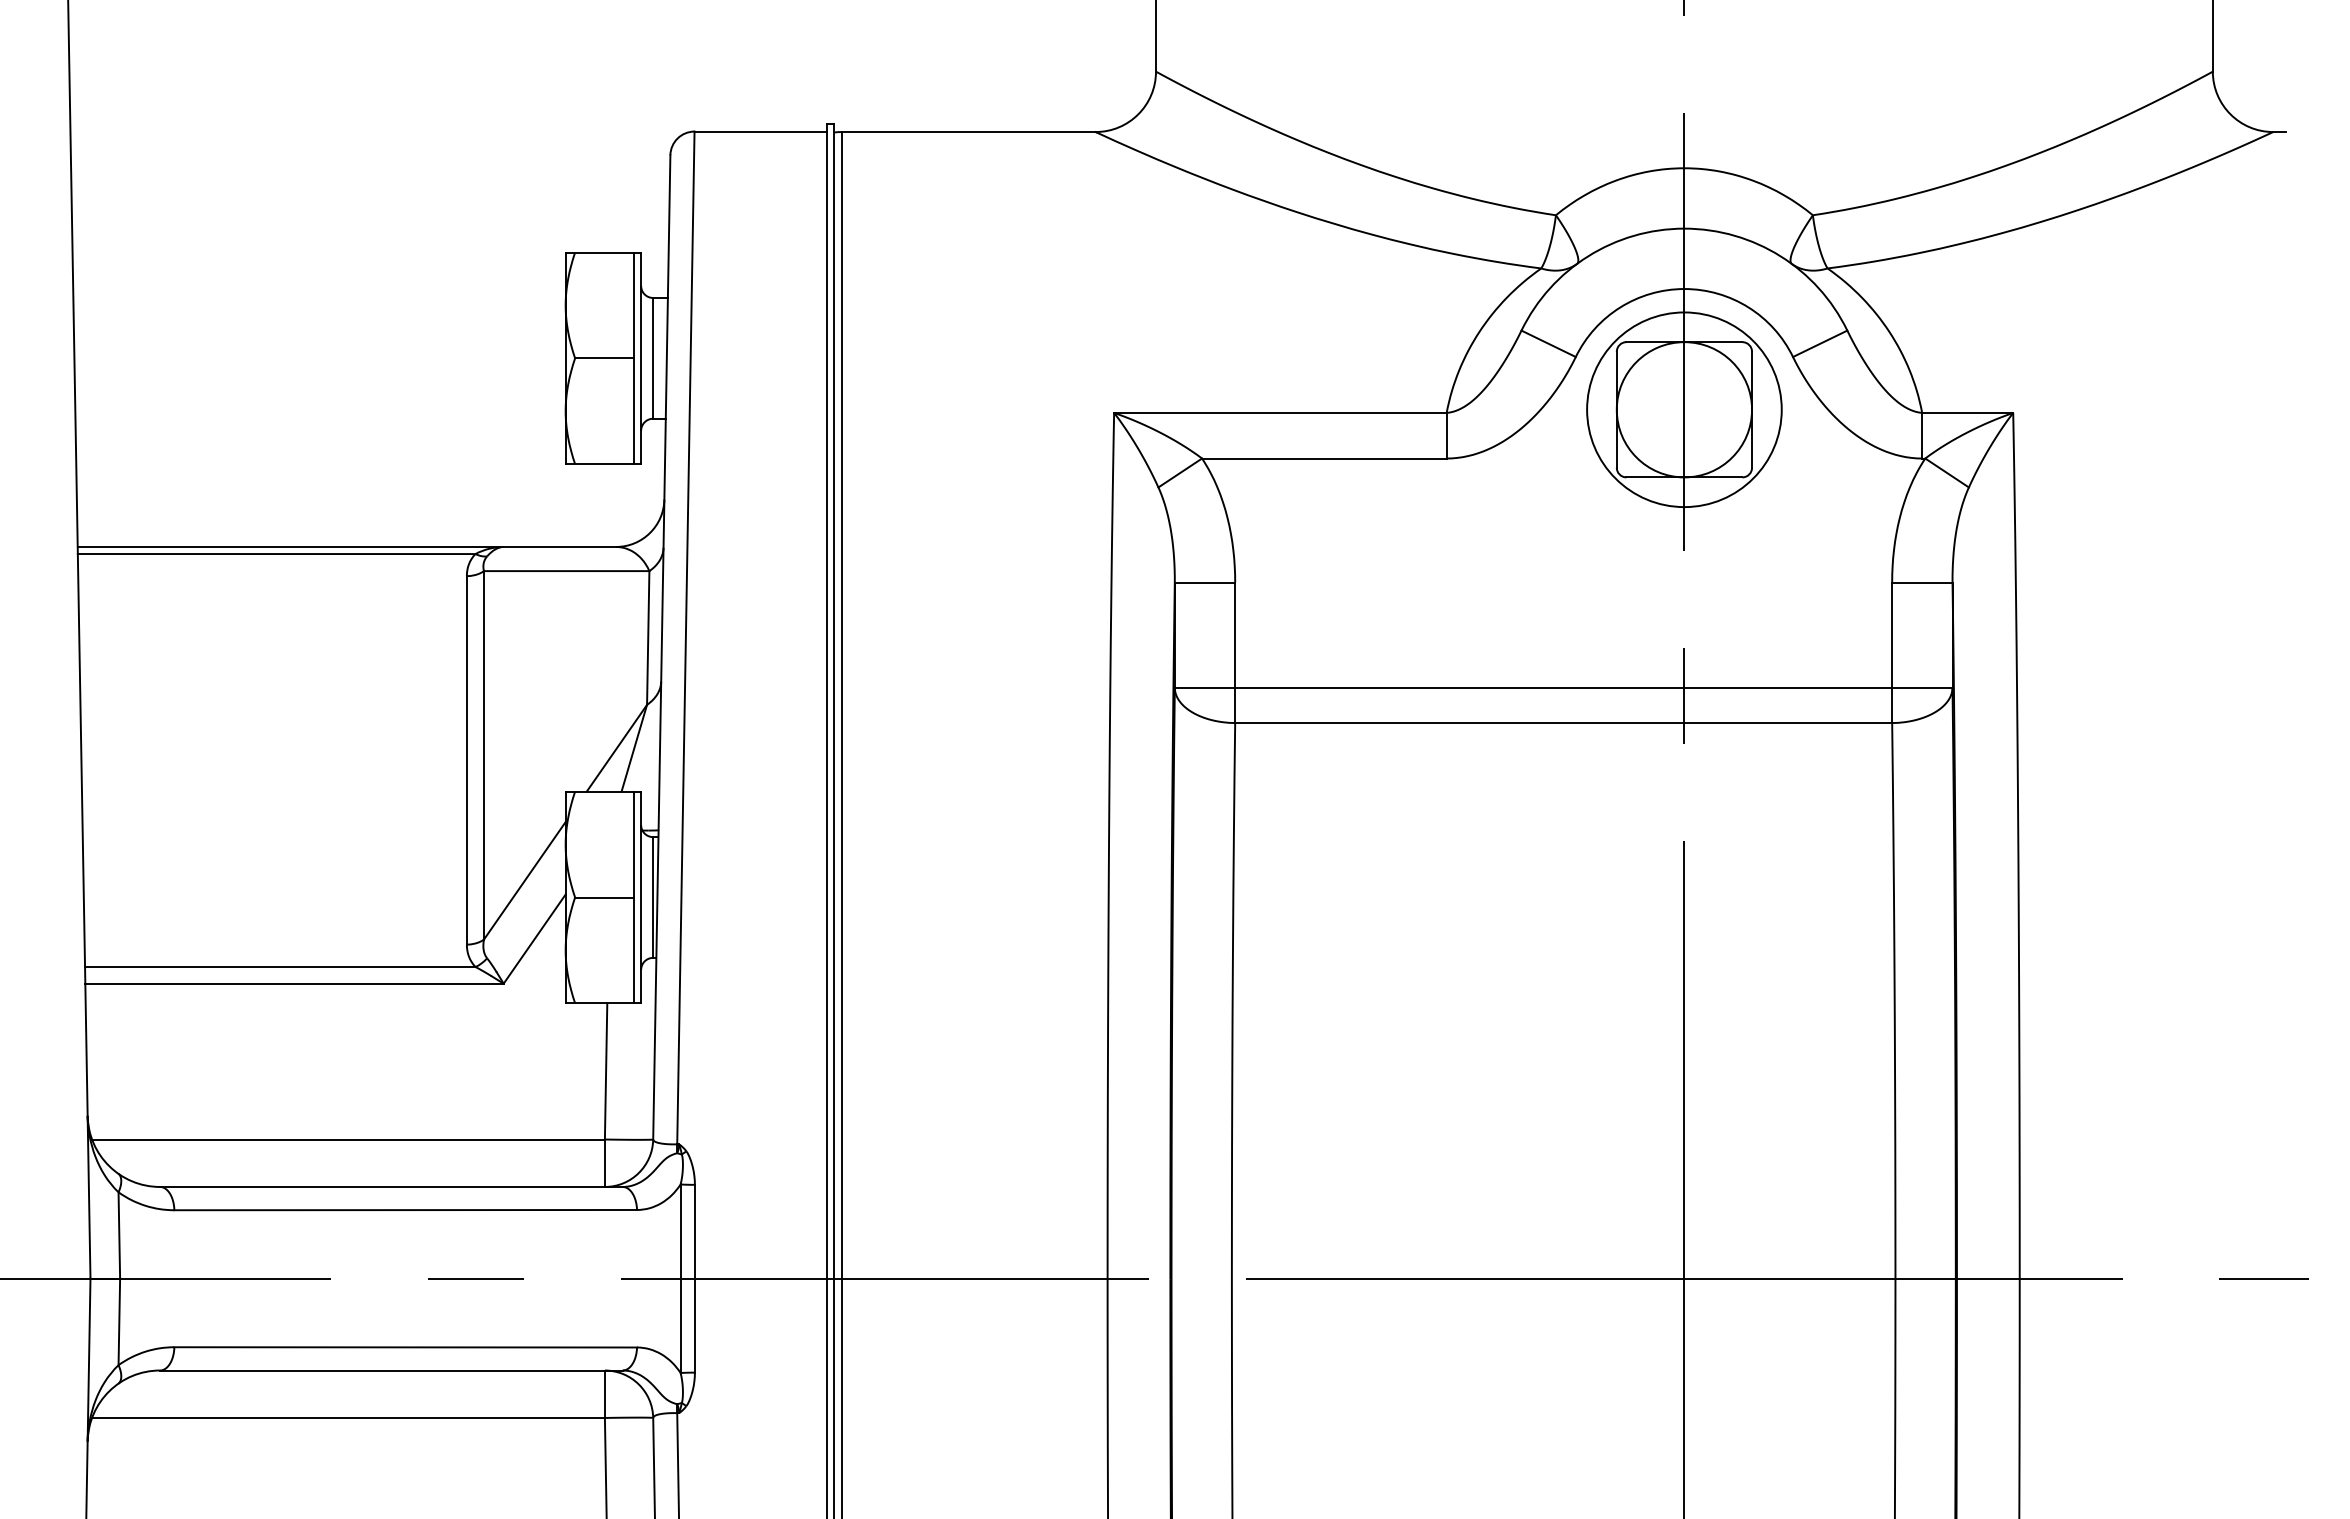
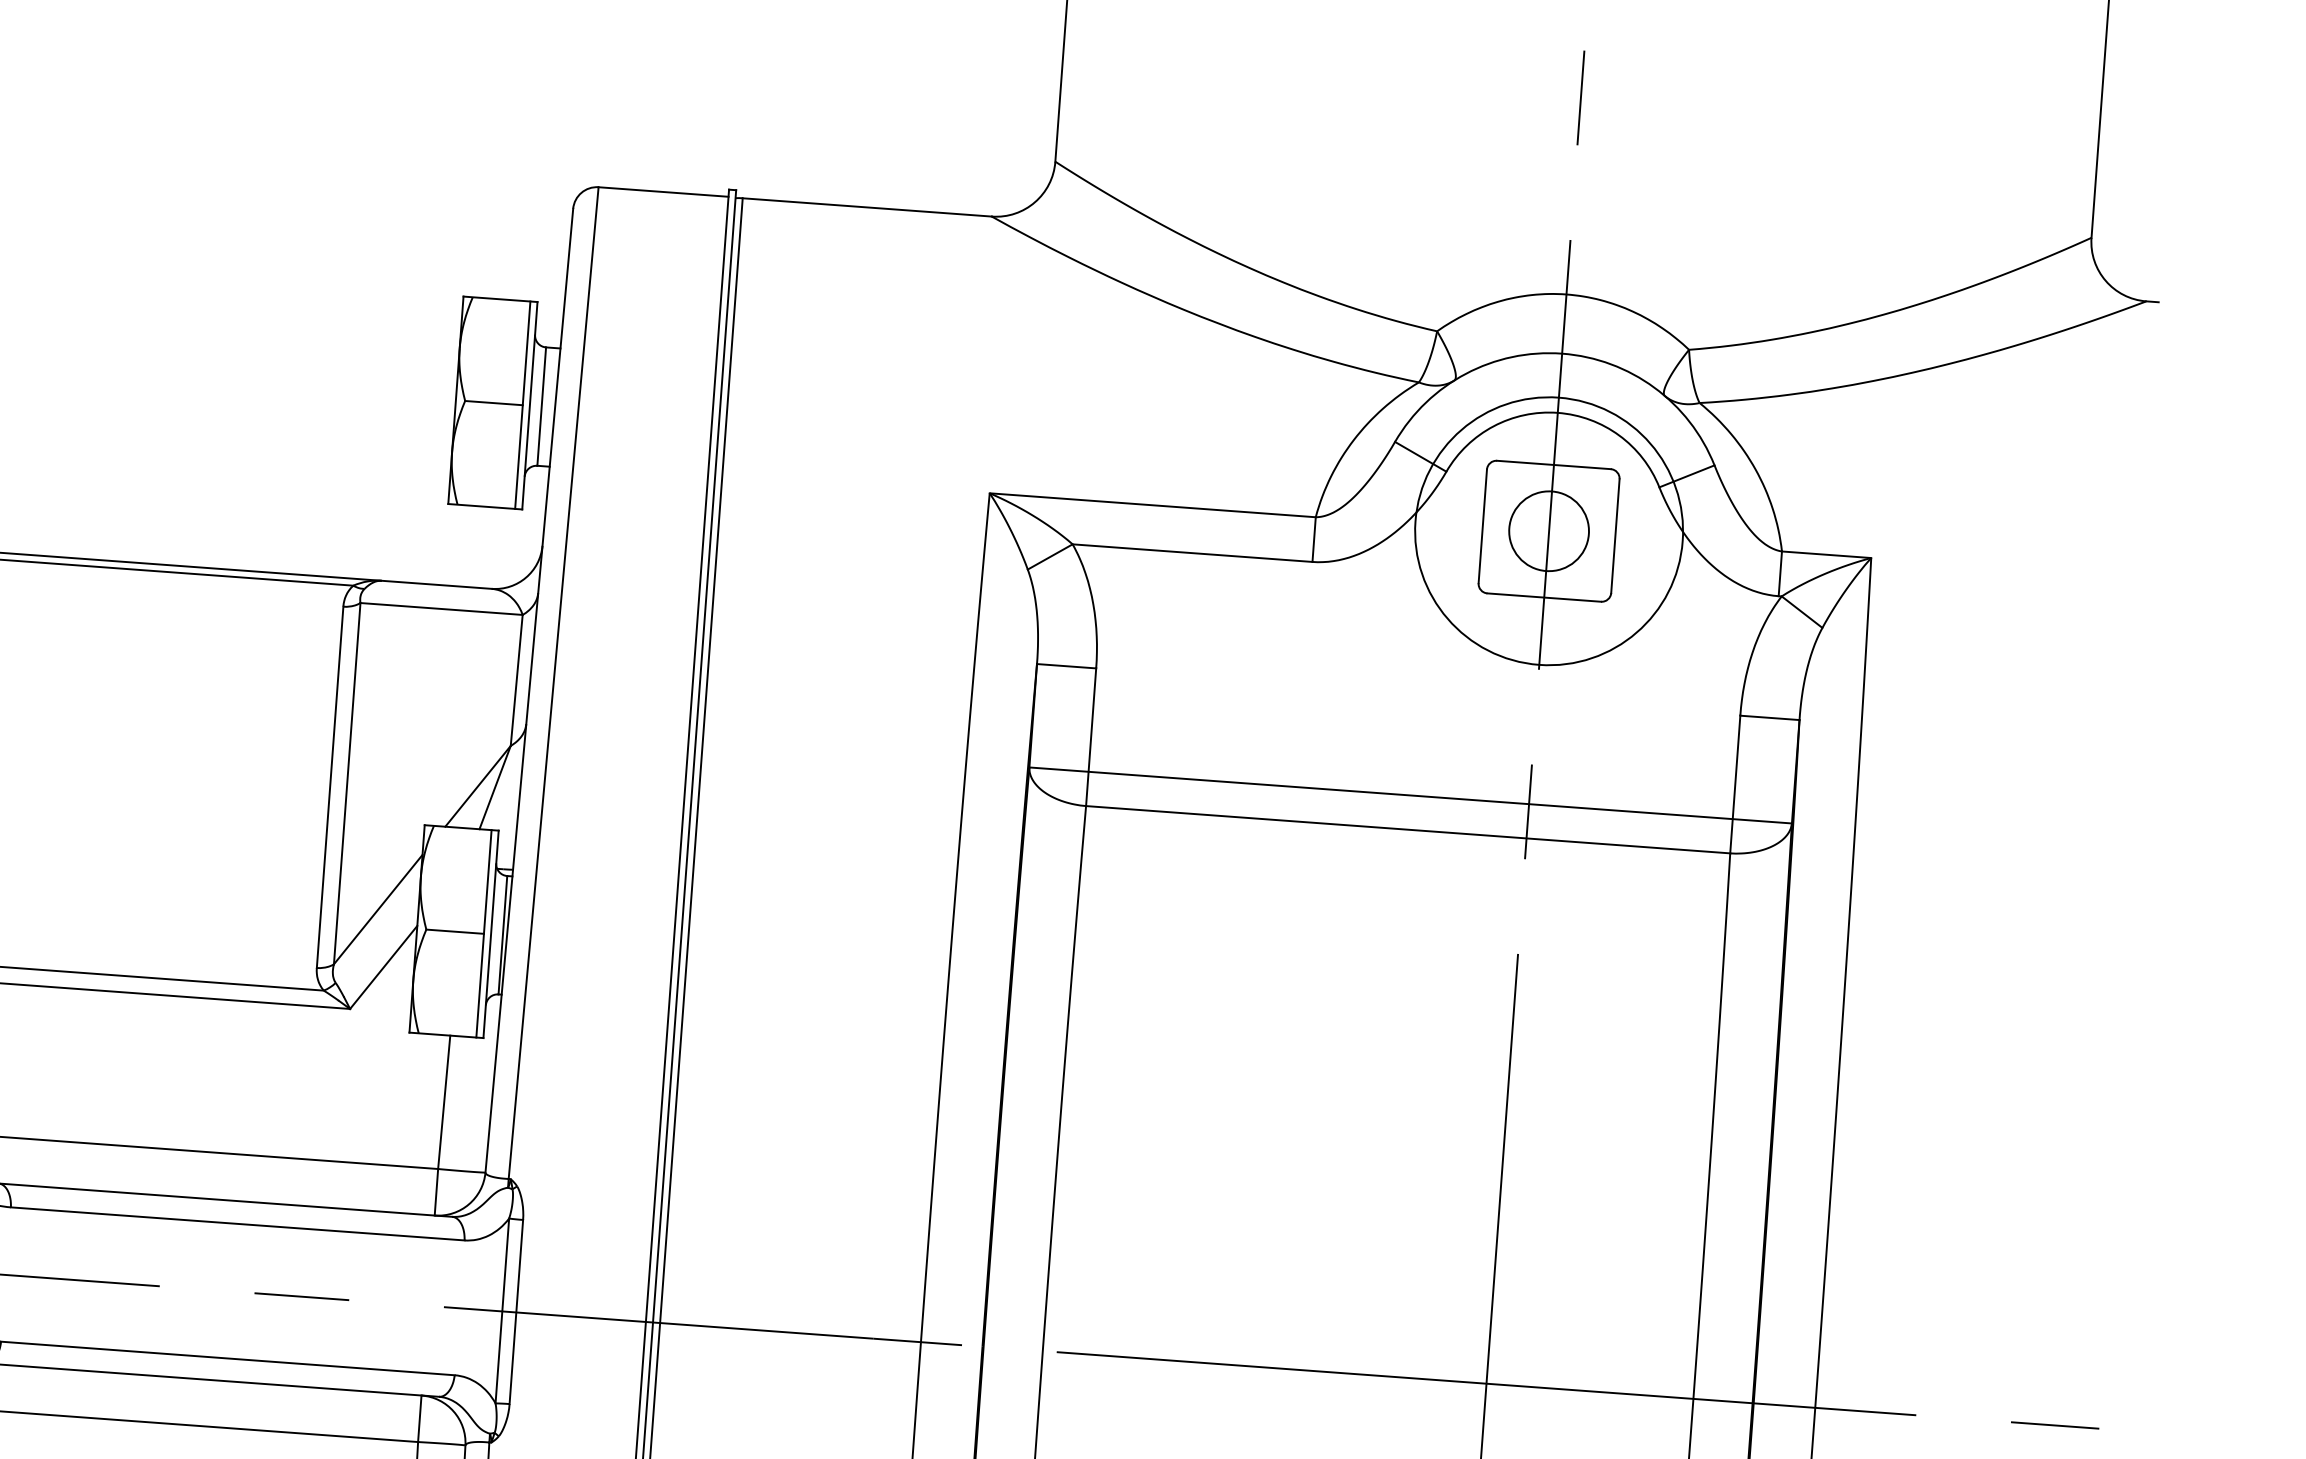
circle: (1684, 409) -> (1549, 531), size x0.6
circle: (1684, 409) -> (1549, 531), size x1.4

